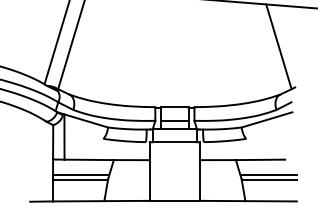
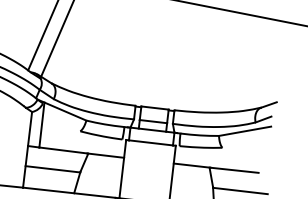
line: (278, 46) -> (264, 59), removed
line: (81, 175) -> (54, 165), removed
line: (268, 175) -> (240, 186), removed

